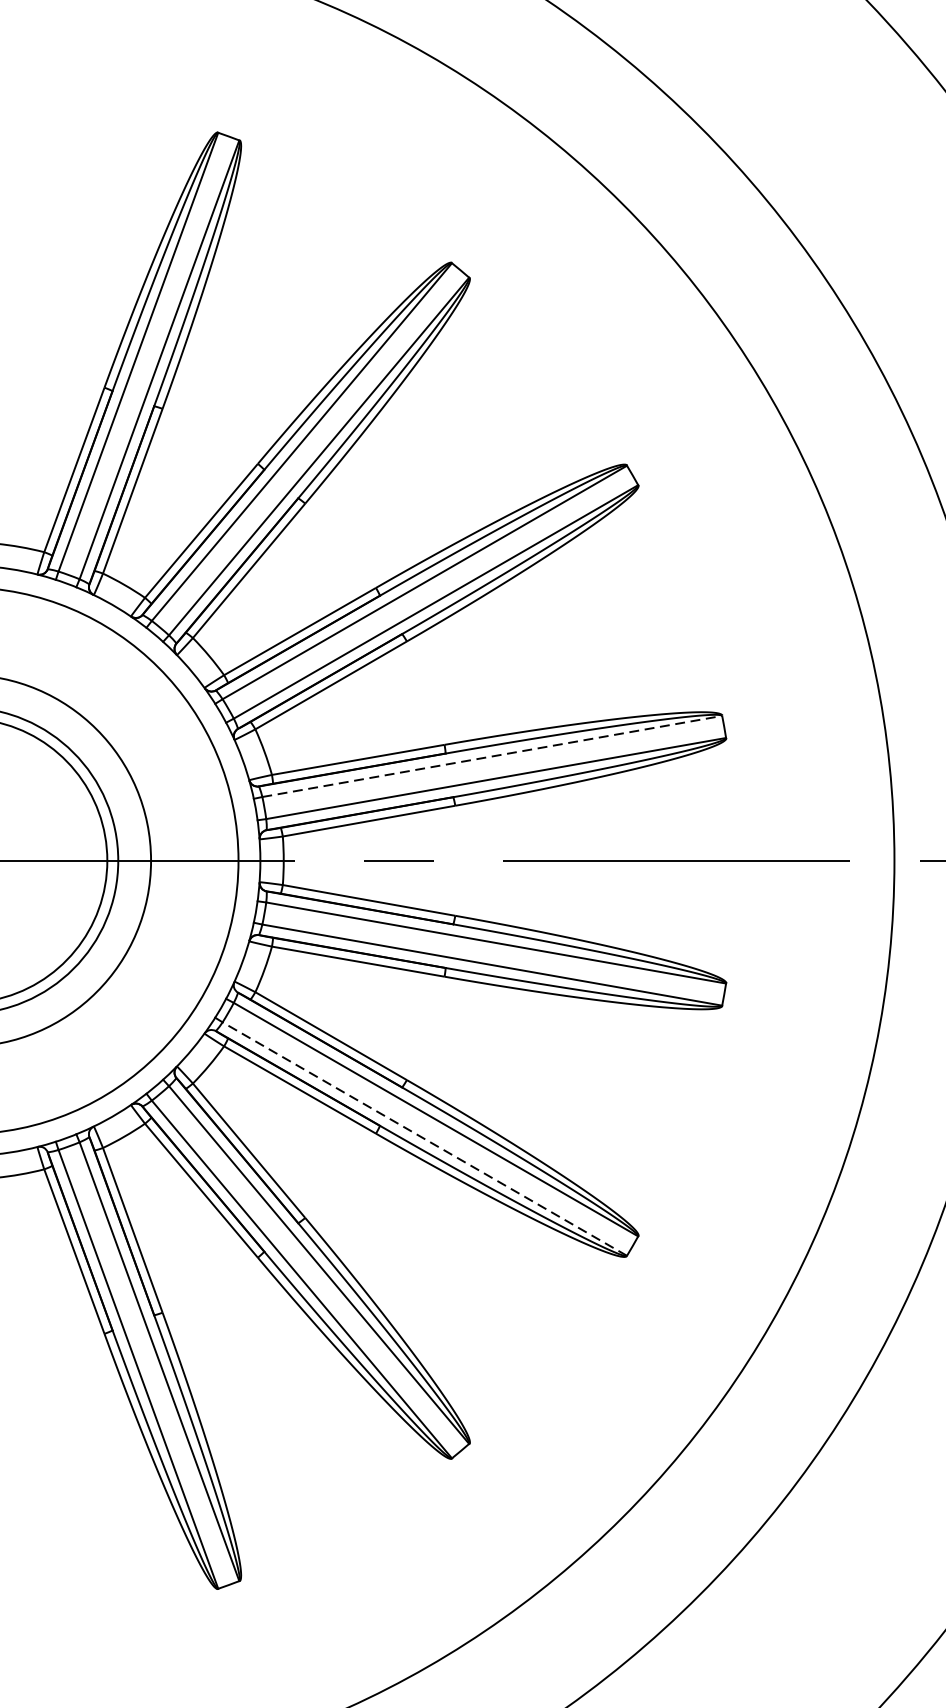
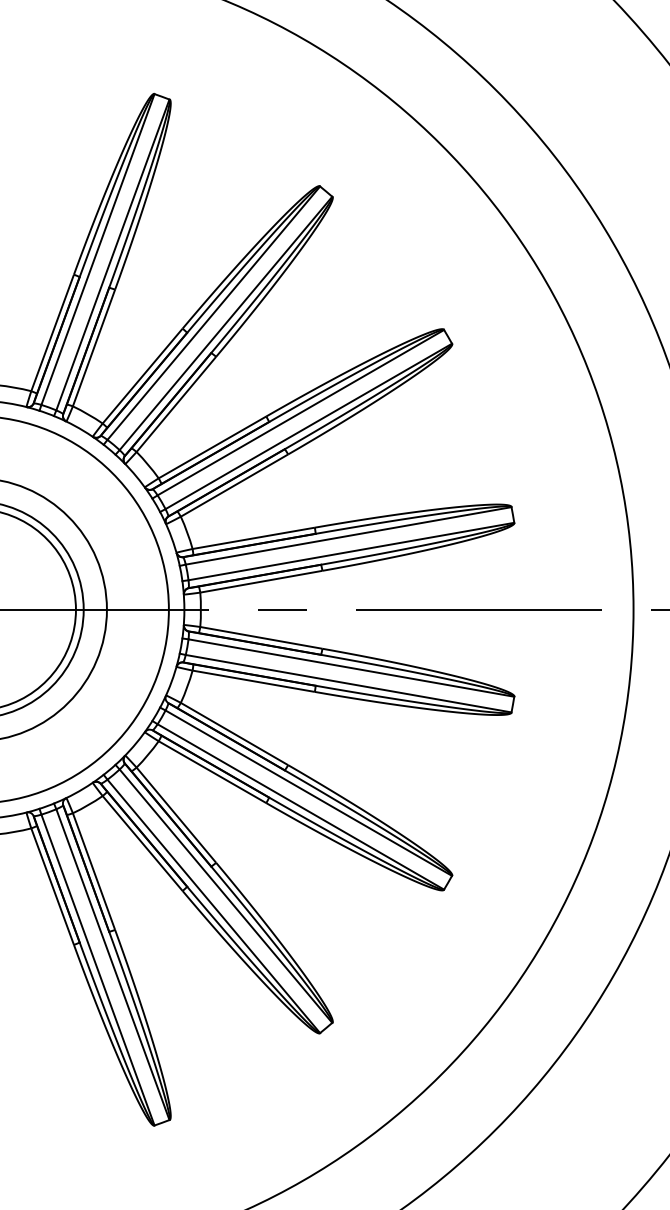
line: (493, 755) -> (349, 535), dashed -> solid
line: (424, 1138) -> (300, 806), dashed -> solid

